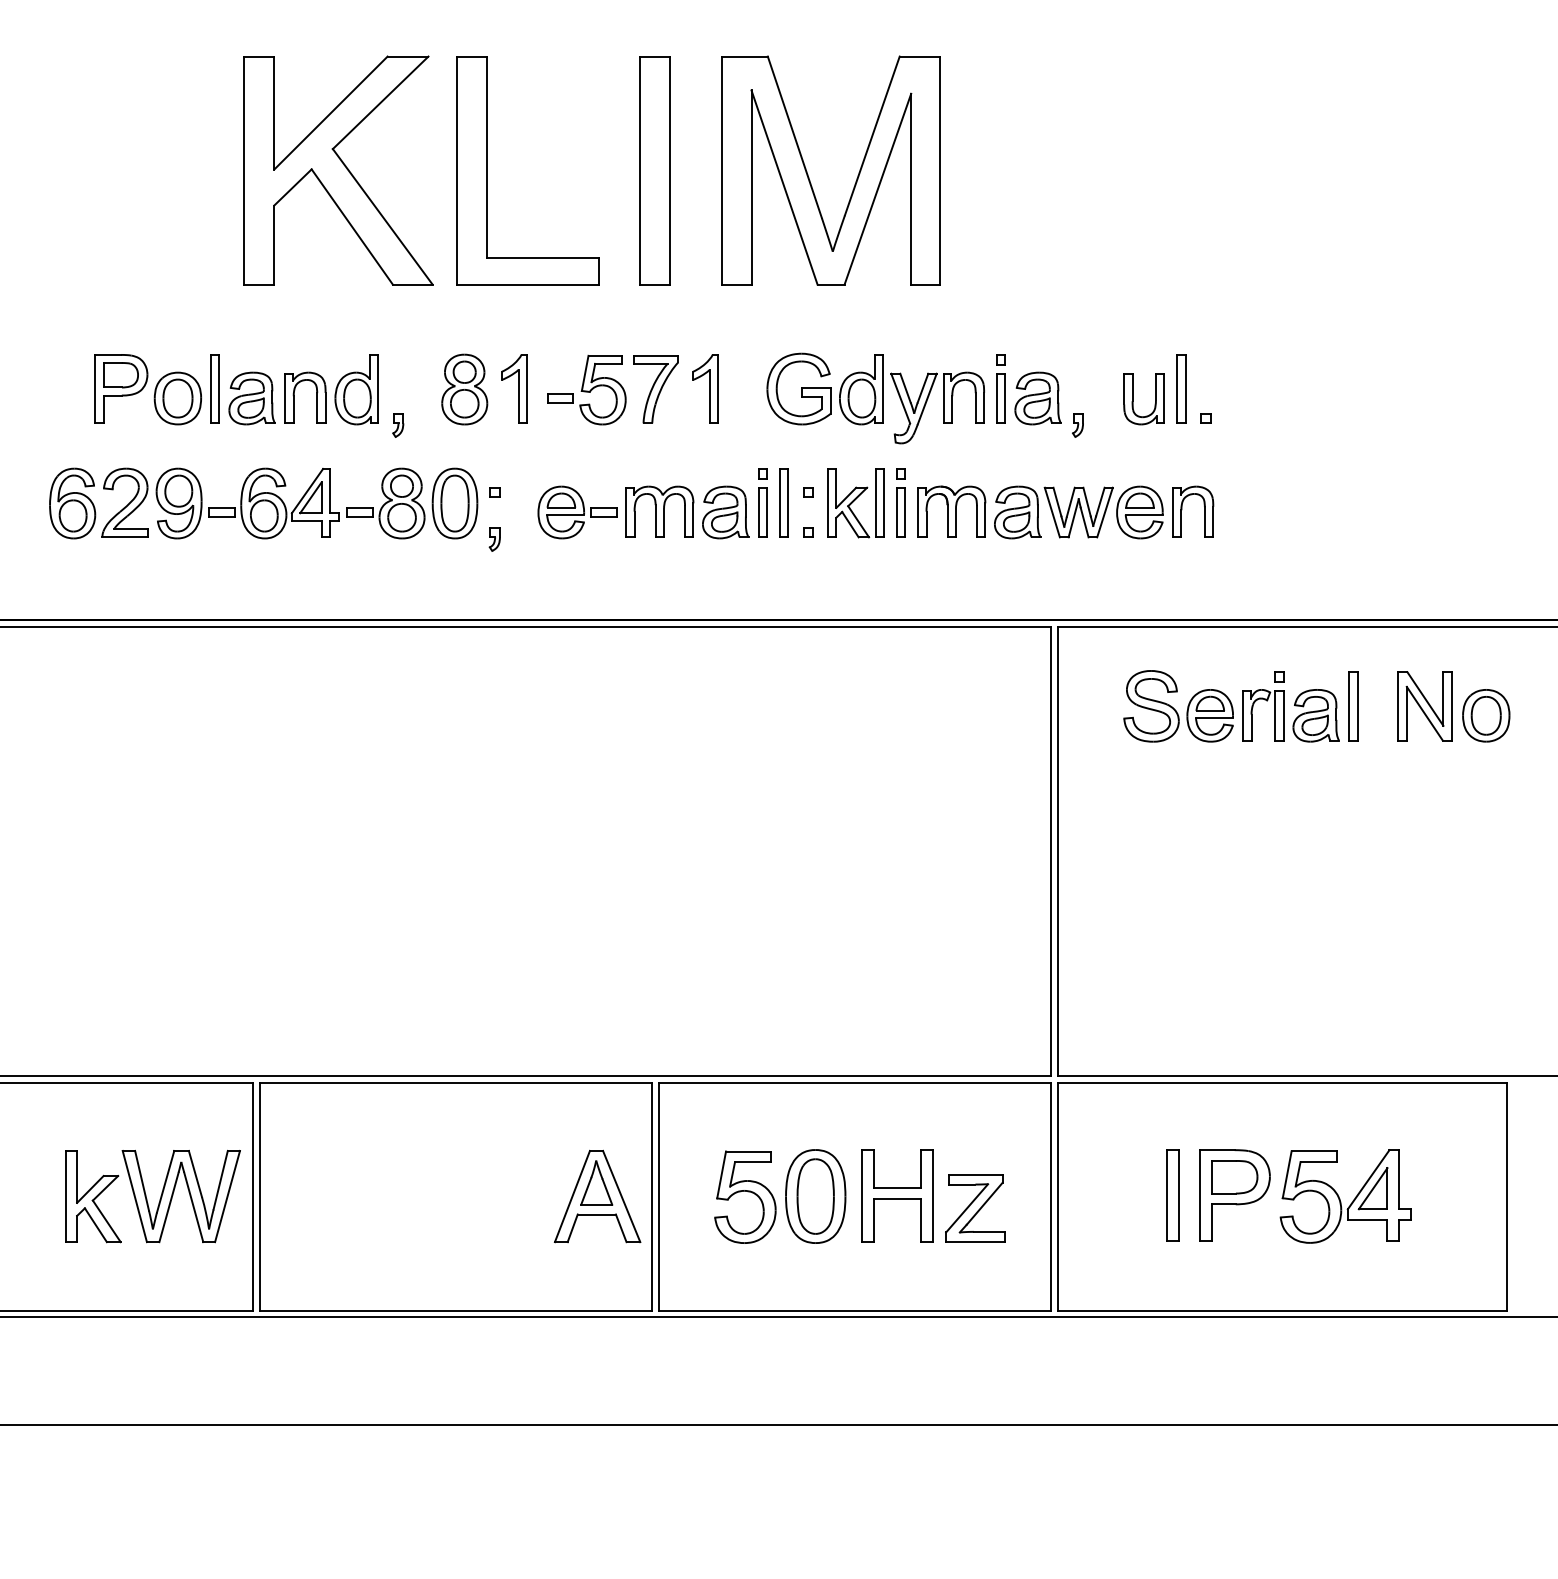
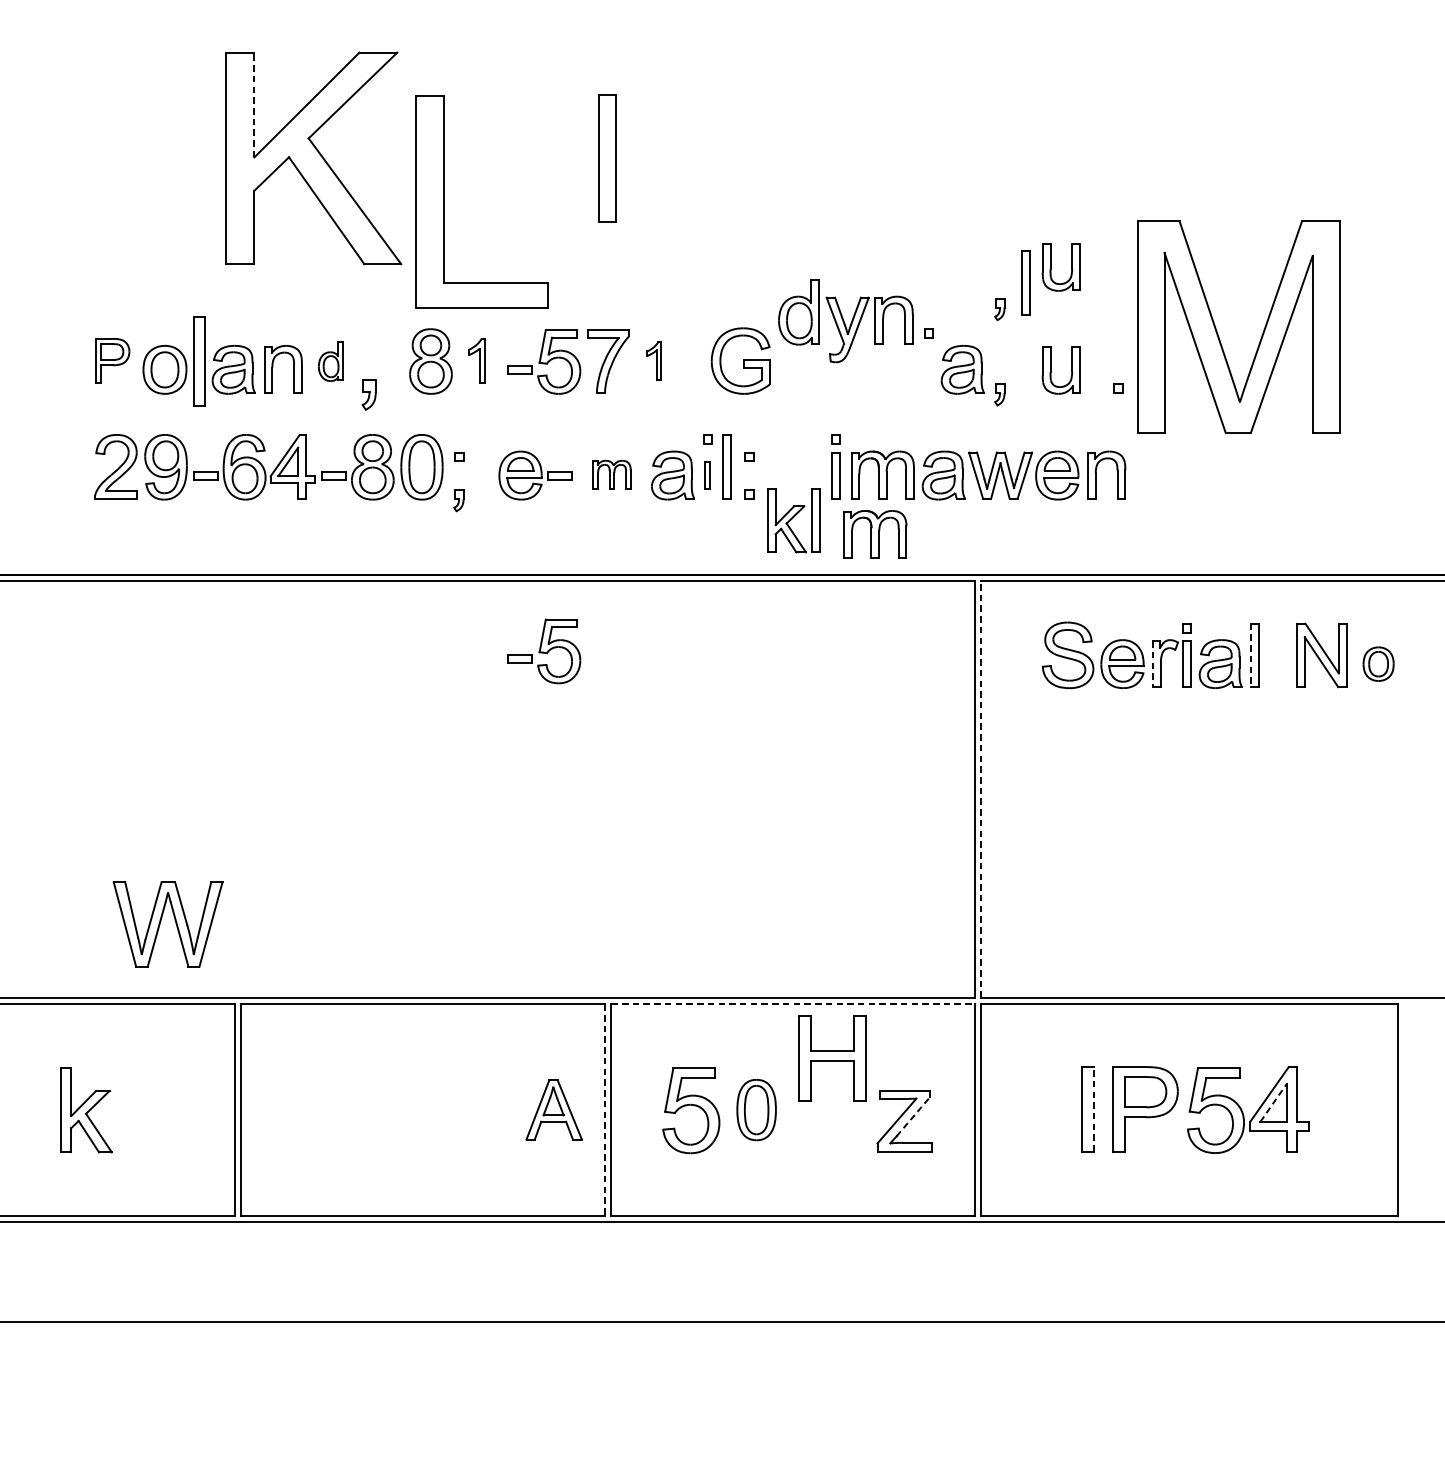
line: (274, 112) -> (254, 104), solid -> dashed
part: (487, 170) -> (444, 201), moved
part: (654, 170) -> (607, 158), size x0.6
part: (809, 177) -> (1218, 333), moved
part: (1133, 288) -> (1051, 267), added
part: (1077, 333) -> (999, 309), added
part: (121, 388) -> (112, 360), size x0.7
part: (214, 388) -> (198, 360), size x1.4
part: (514, 388) -> (477, 360), size x0.7
part: (705, 388) -> (654, 360), size x0.6
part: (1181, 388) -> (1026, 282), moved
part: (356, 389) -> (330, 361), size x0.6
part: (1000, 398) -> (927, 369), removed
part: (911, 399) -> (845, 321), moved
part: (398, 425) -> (369, 394), size x1.4
part: (72, 503) -> (67, 467), removed
part: (855, 503) -> (793, 521), moved
part: (659, 511) -> (611, 474), size x0.6
part: (762, 512) -> (707, 475), size x0.6
part: (943, 575) -> (875, 533), added
part: (586, 701) -> (543, 650), added
line: (1349, 706) -> (1251, 655), solid -> dashed
line: (1243, 715) -> (1153, 663), solid -> dashed
part: (1486, 715) -> (1378, 663), size x0.7
line: (1058, 851) -> (981, 790), solid -> dashed
line: (855, 1082) -> (793, 1004), solid -> dashed
line: (1373, 1188) -> (1273, 1102), solid -> dashed
part: (173, 1195) -> (160, 923), moved
part: (897, 1195) -> (832, 1058), moved
line: (1179, 1195) -> (1094, 1109), solid -> dashed
part: (597, 1196) -> (554, 1110), size x0.7
line: (652, 1196) -> (605, 1110), solid -> dashed
part: (815, 1196) -> (756, 1110), size x0.7
line: (984, 1203) -> (913, 1116), solid -> dashed

